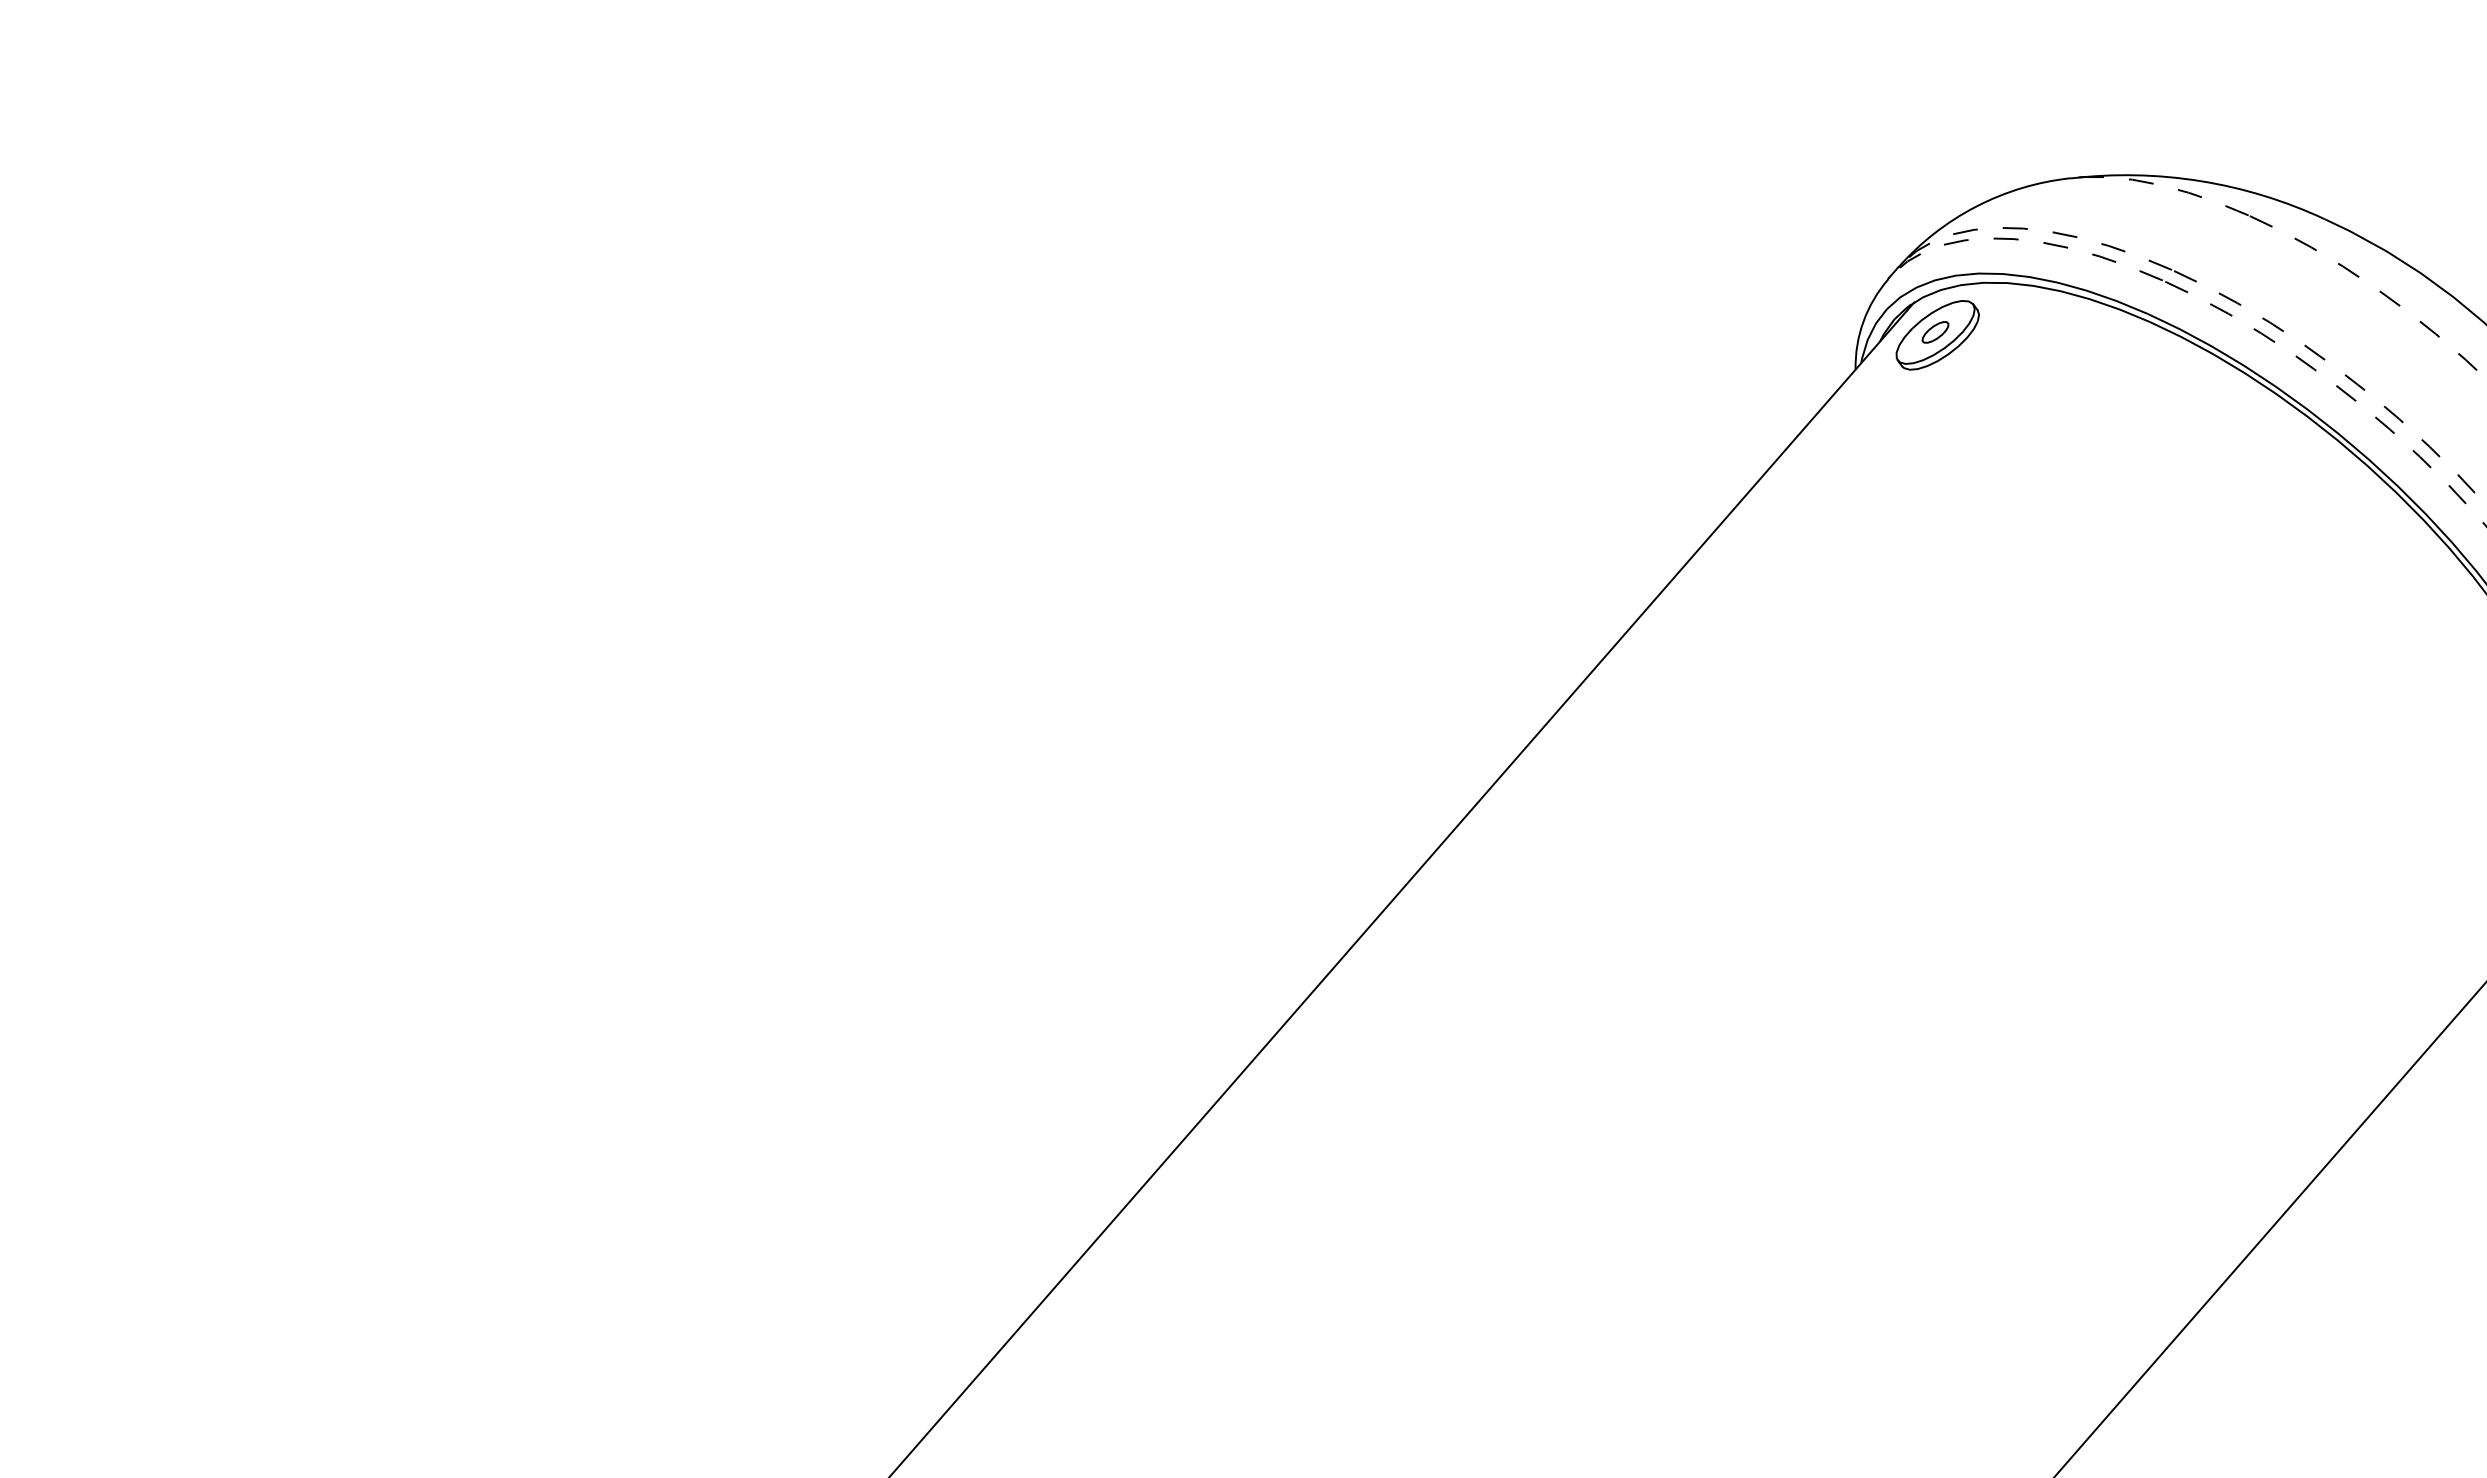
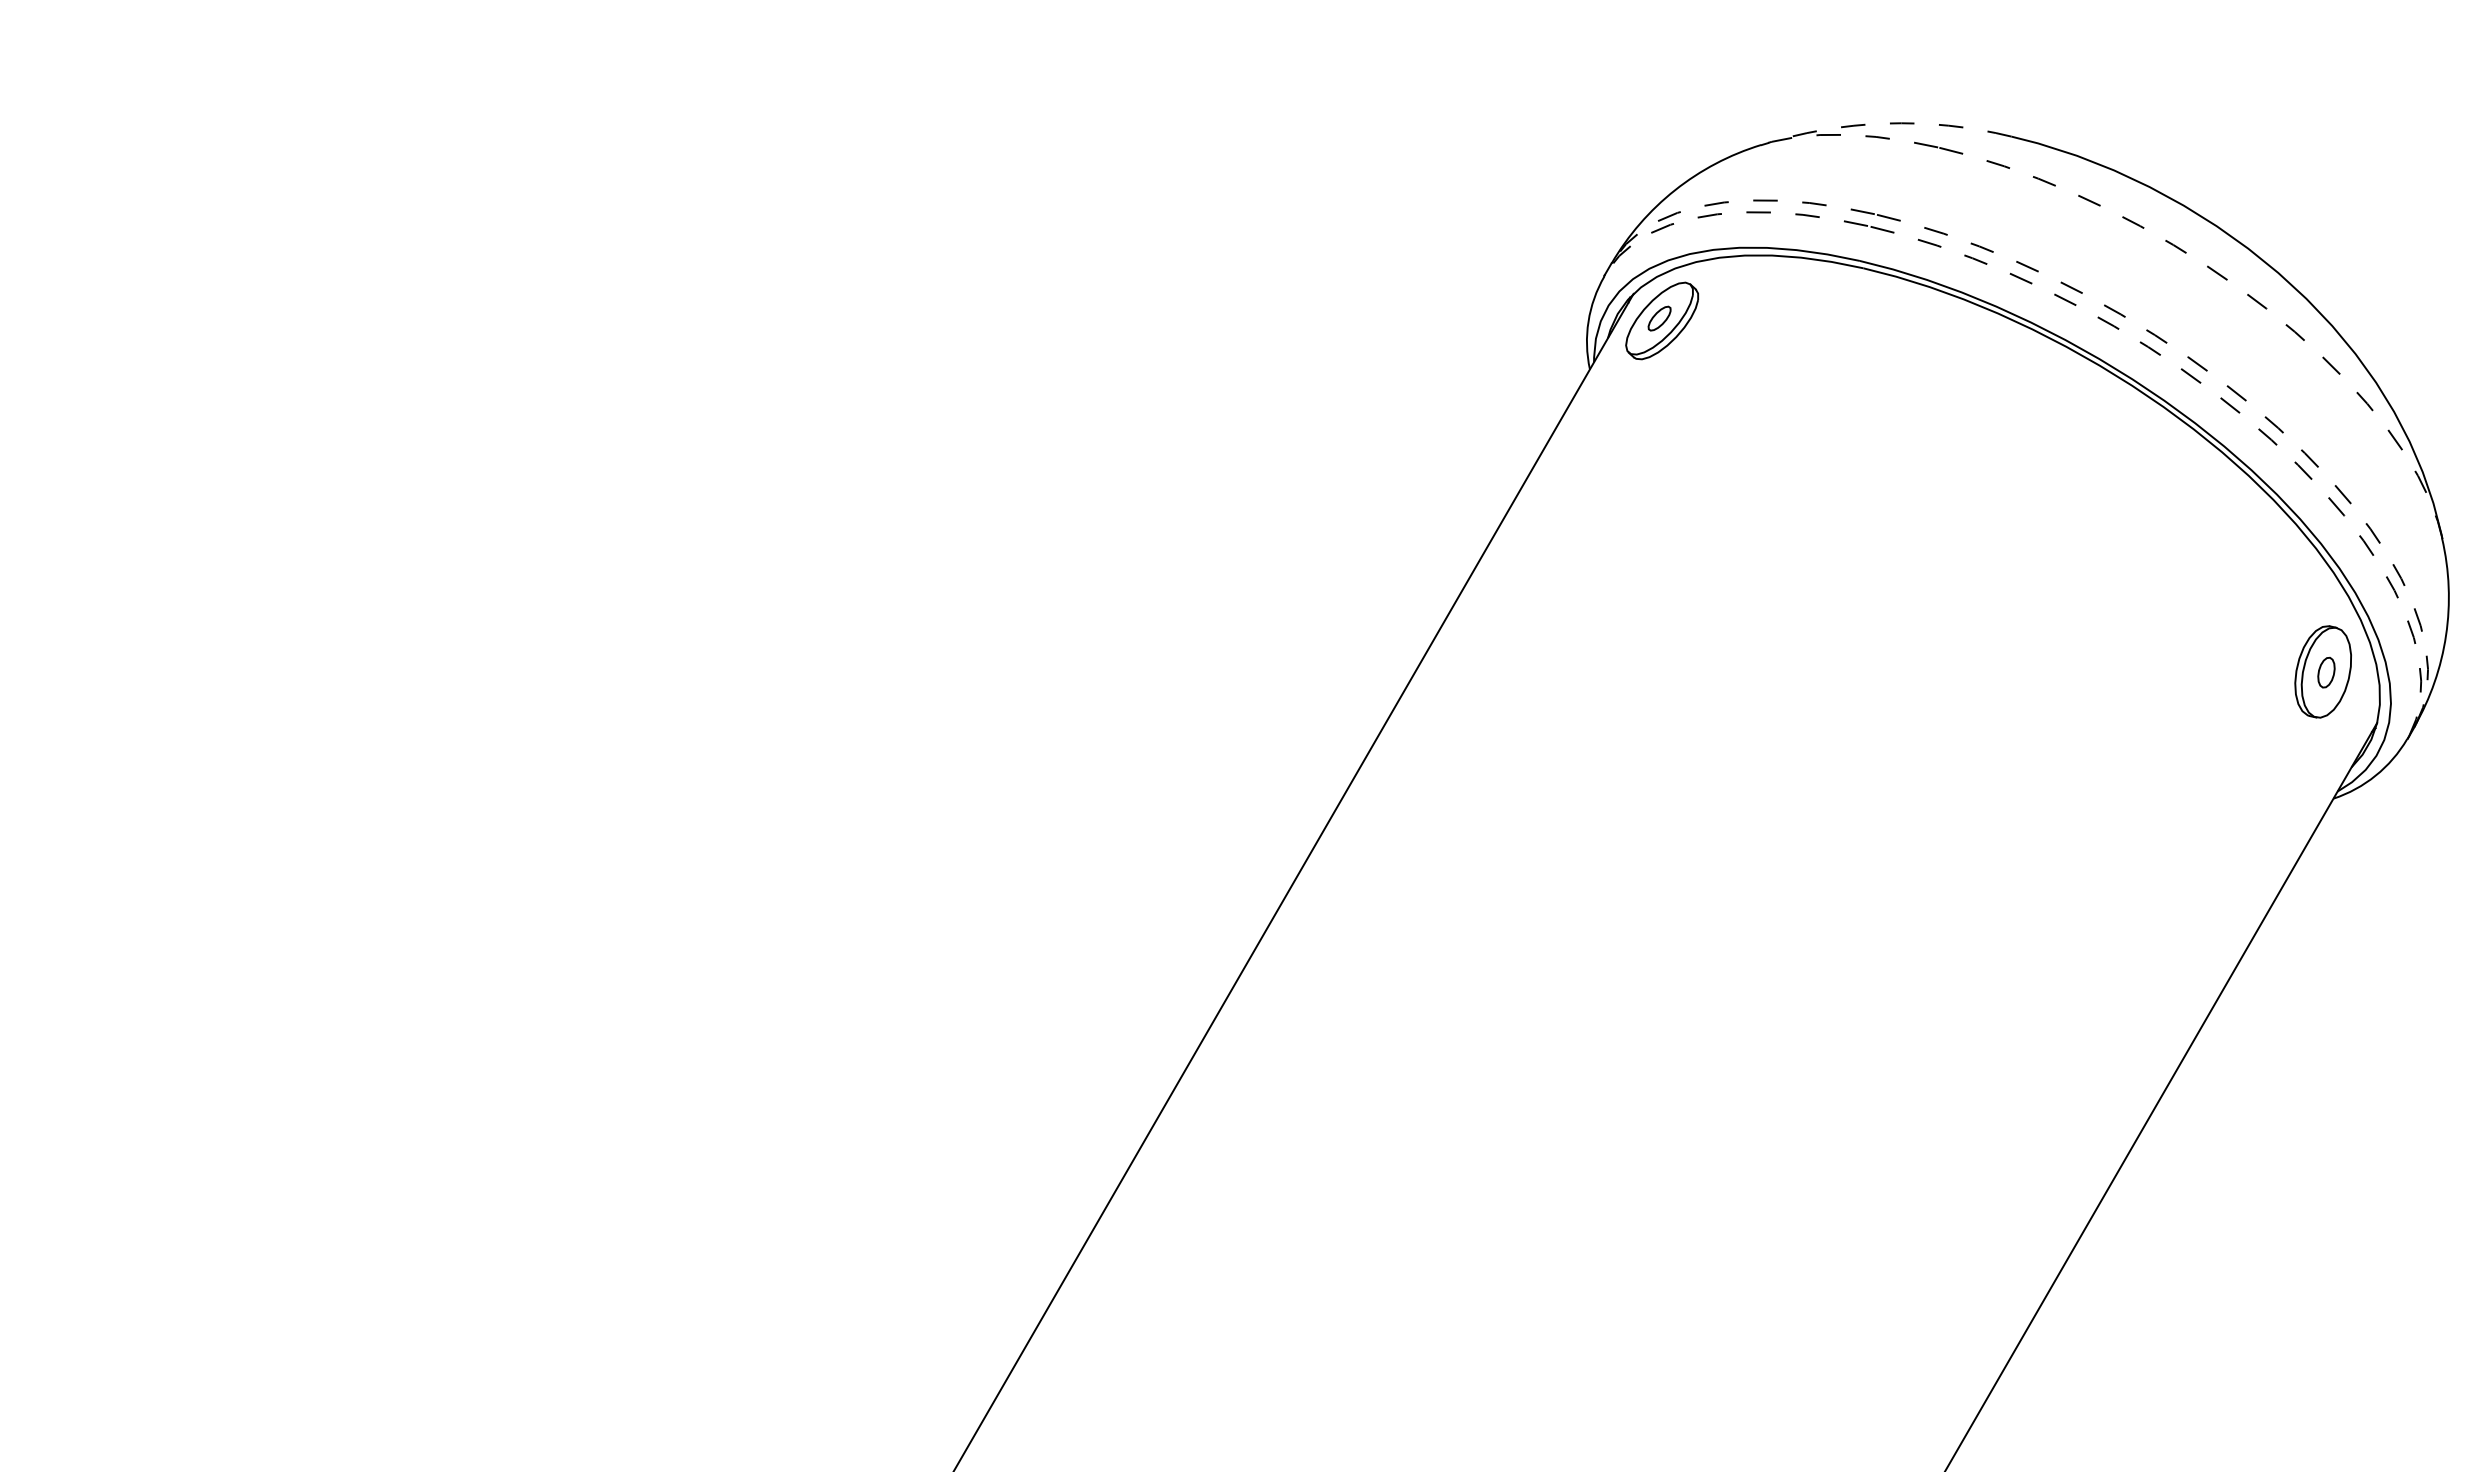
arc: (2200, 181) -> (1885, 123), solid -> dashed

